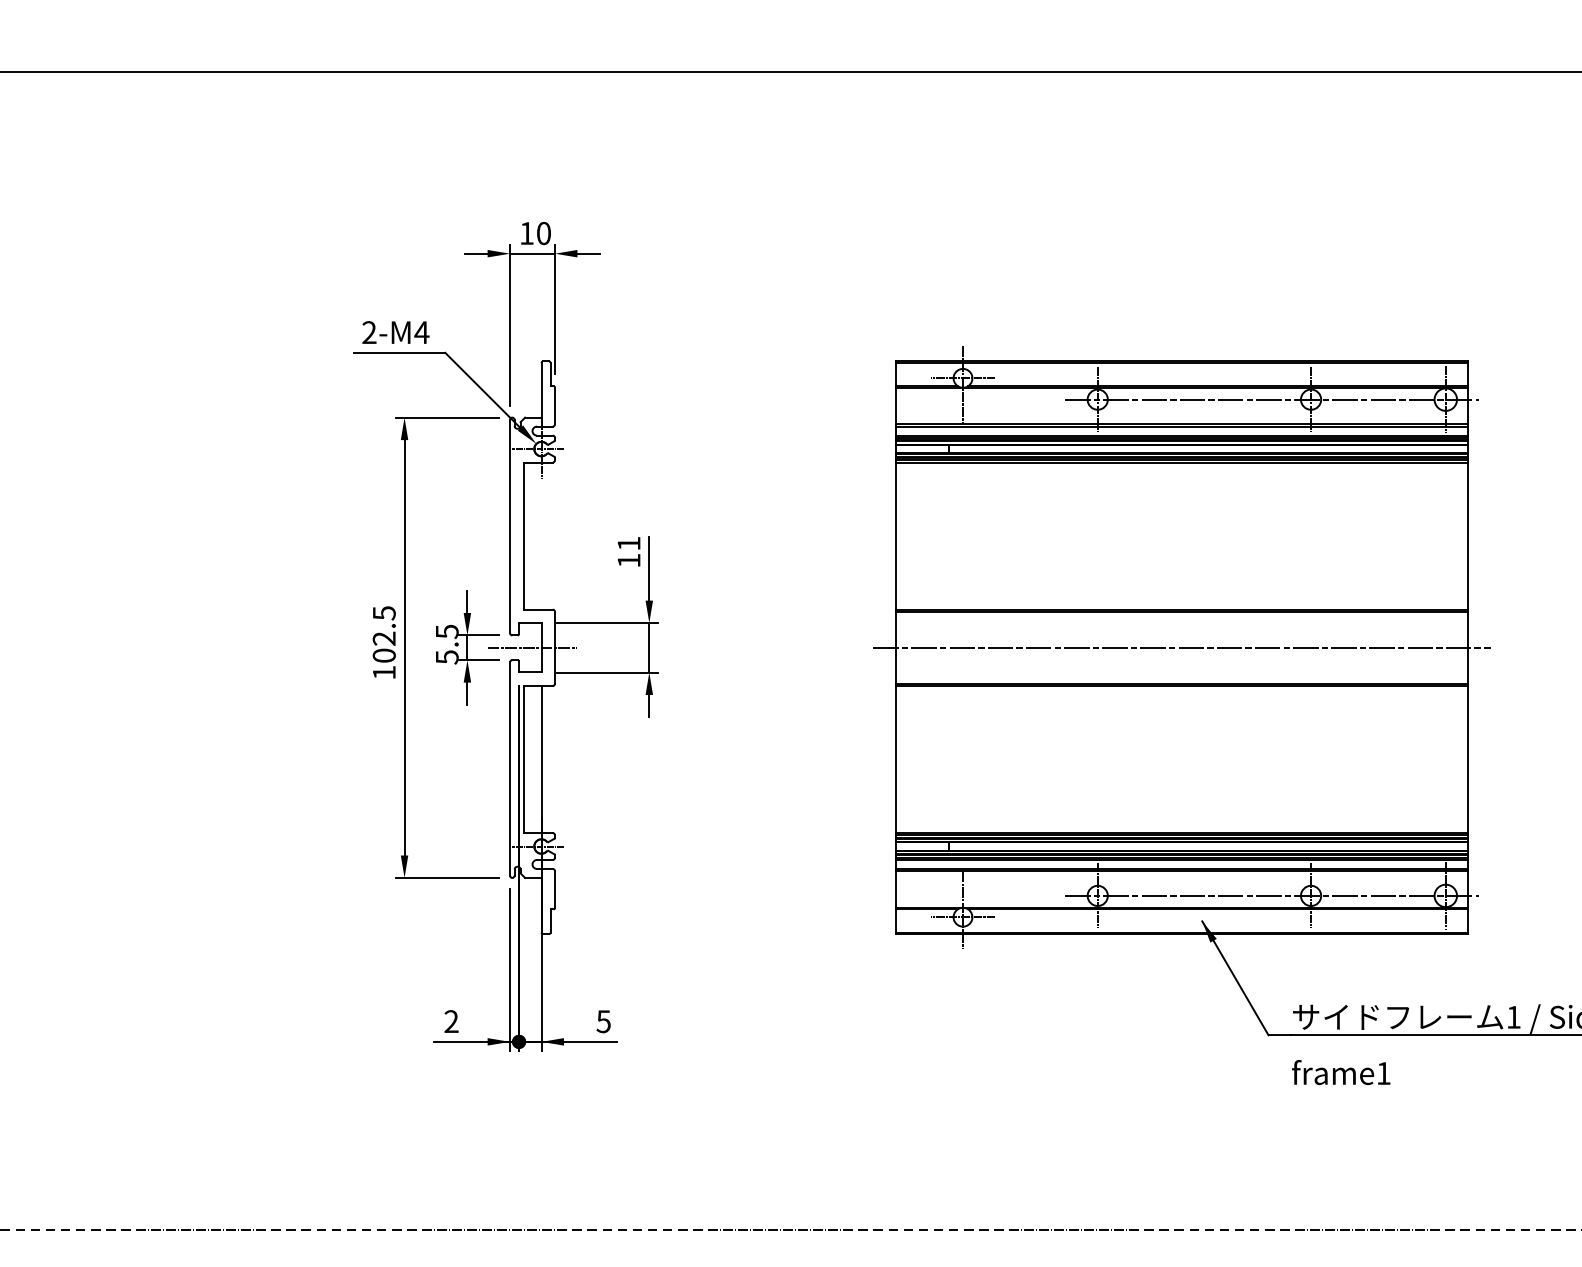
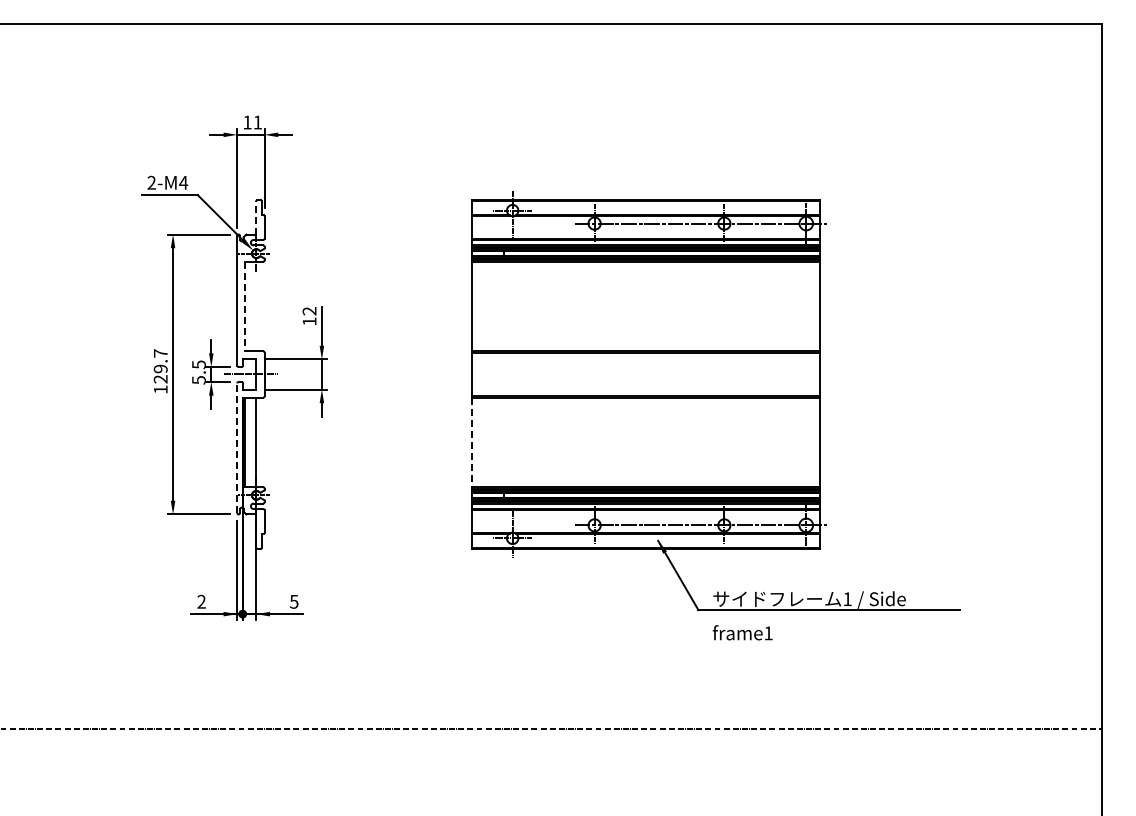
text: (543, 233) -> (257, 122), 10 -> 11
line: (541, 389) -> (256, 217), solid -> dashed
line: (523, 535) -> (245, 306), solid -> dashed
text: (628, 544) -> (309, 311), 11 -> 12
text: (383, 634) -> (160, 366), 102.5 -> 129.7
line: (1181, 647) -> (645, 374), removed
line: (895, 759) -> (471, 442), solid -> dashed
line: (510, 769) -> (237, 448), solid -> dashed

